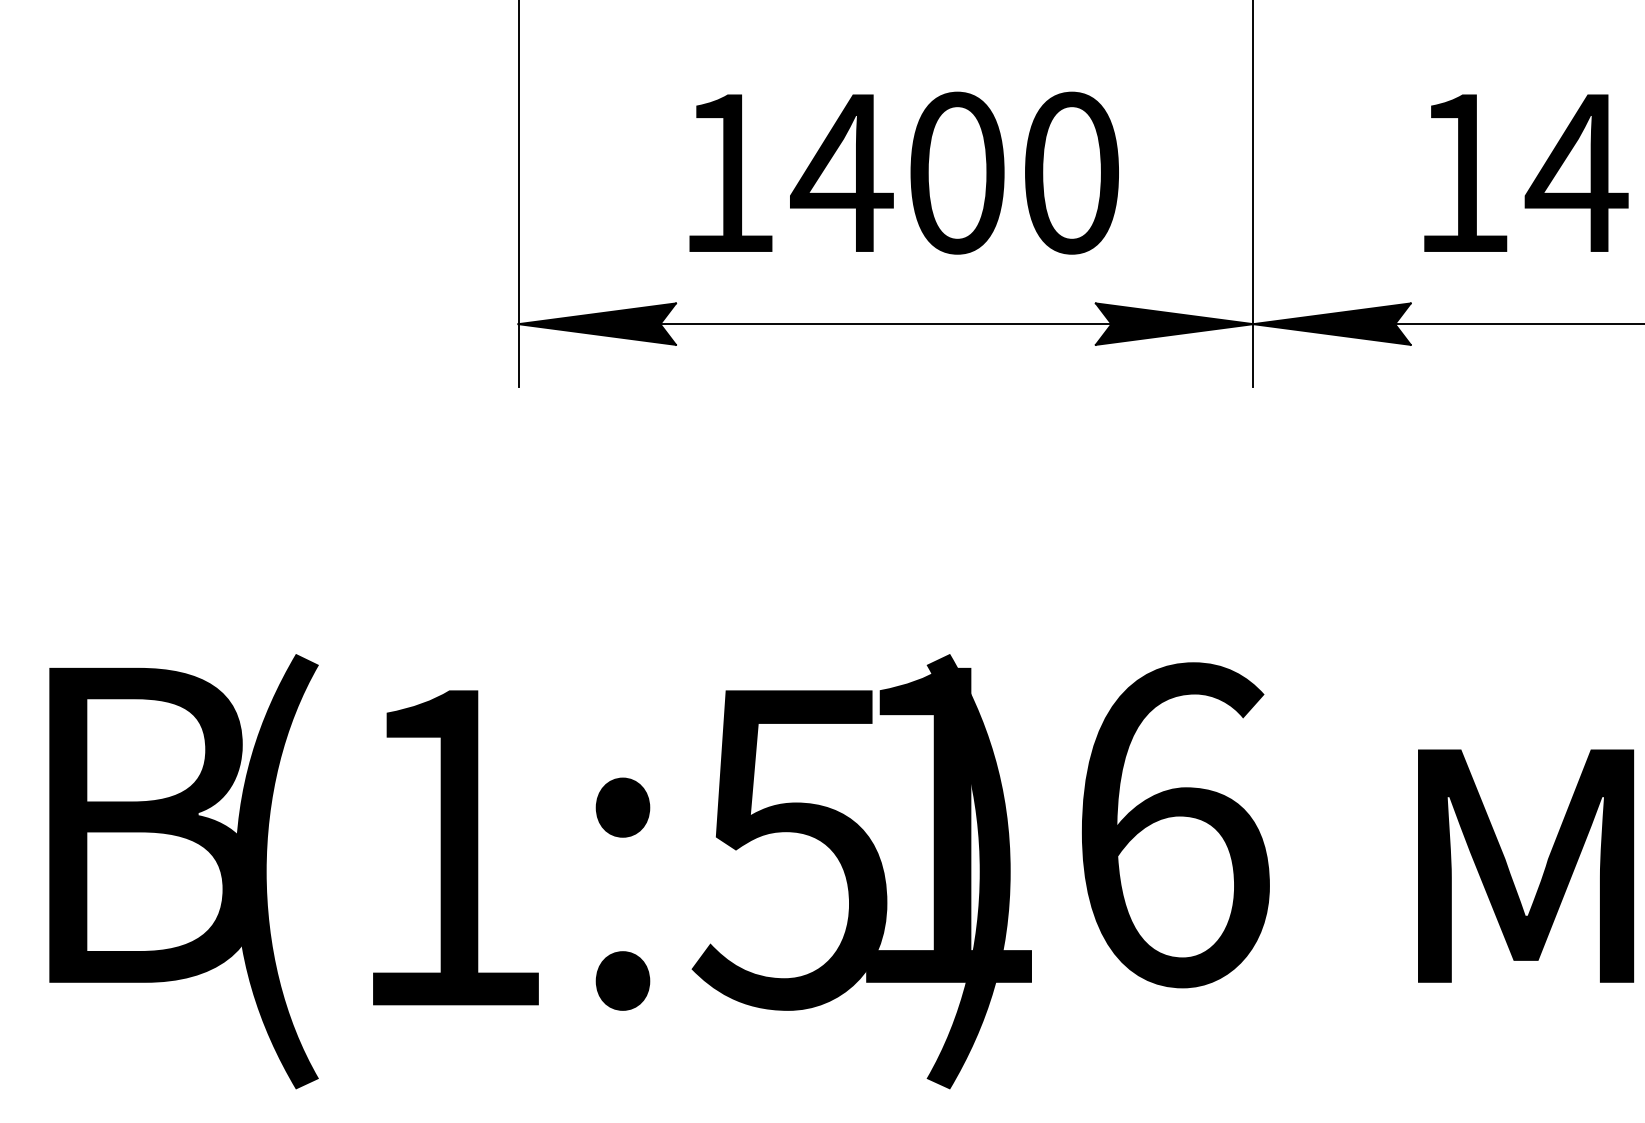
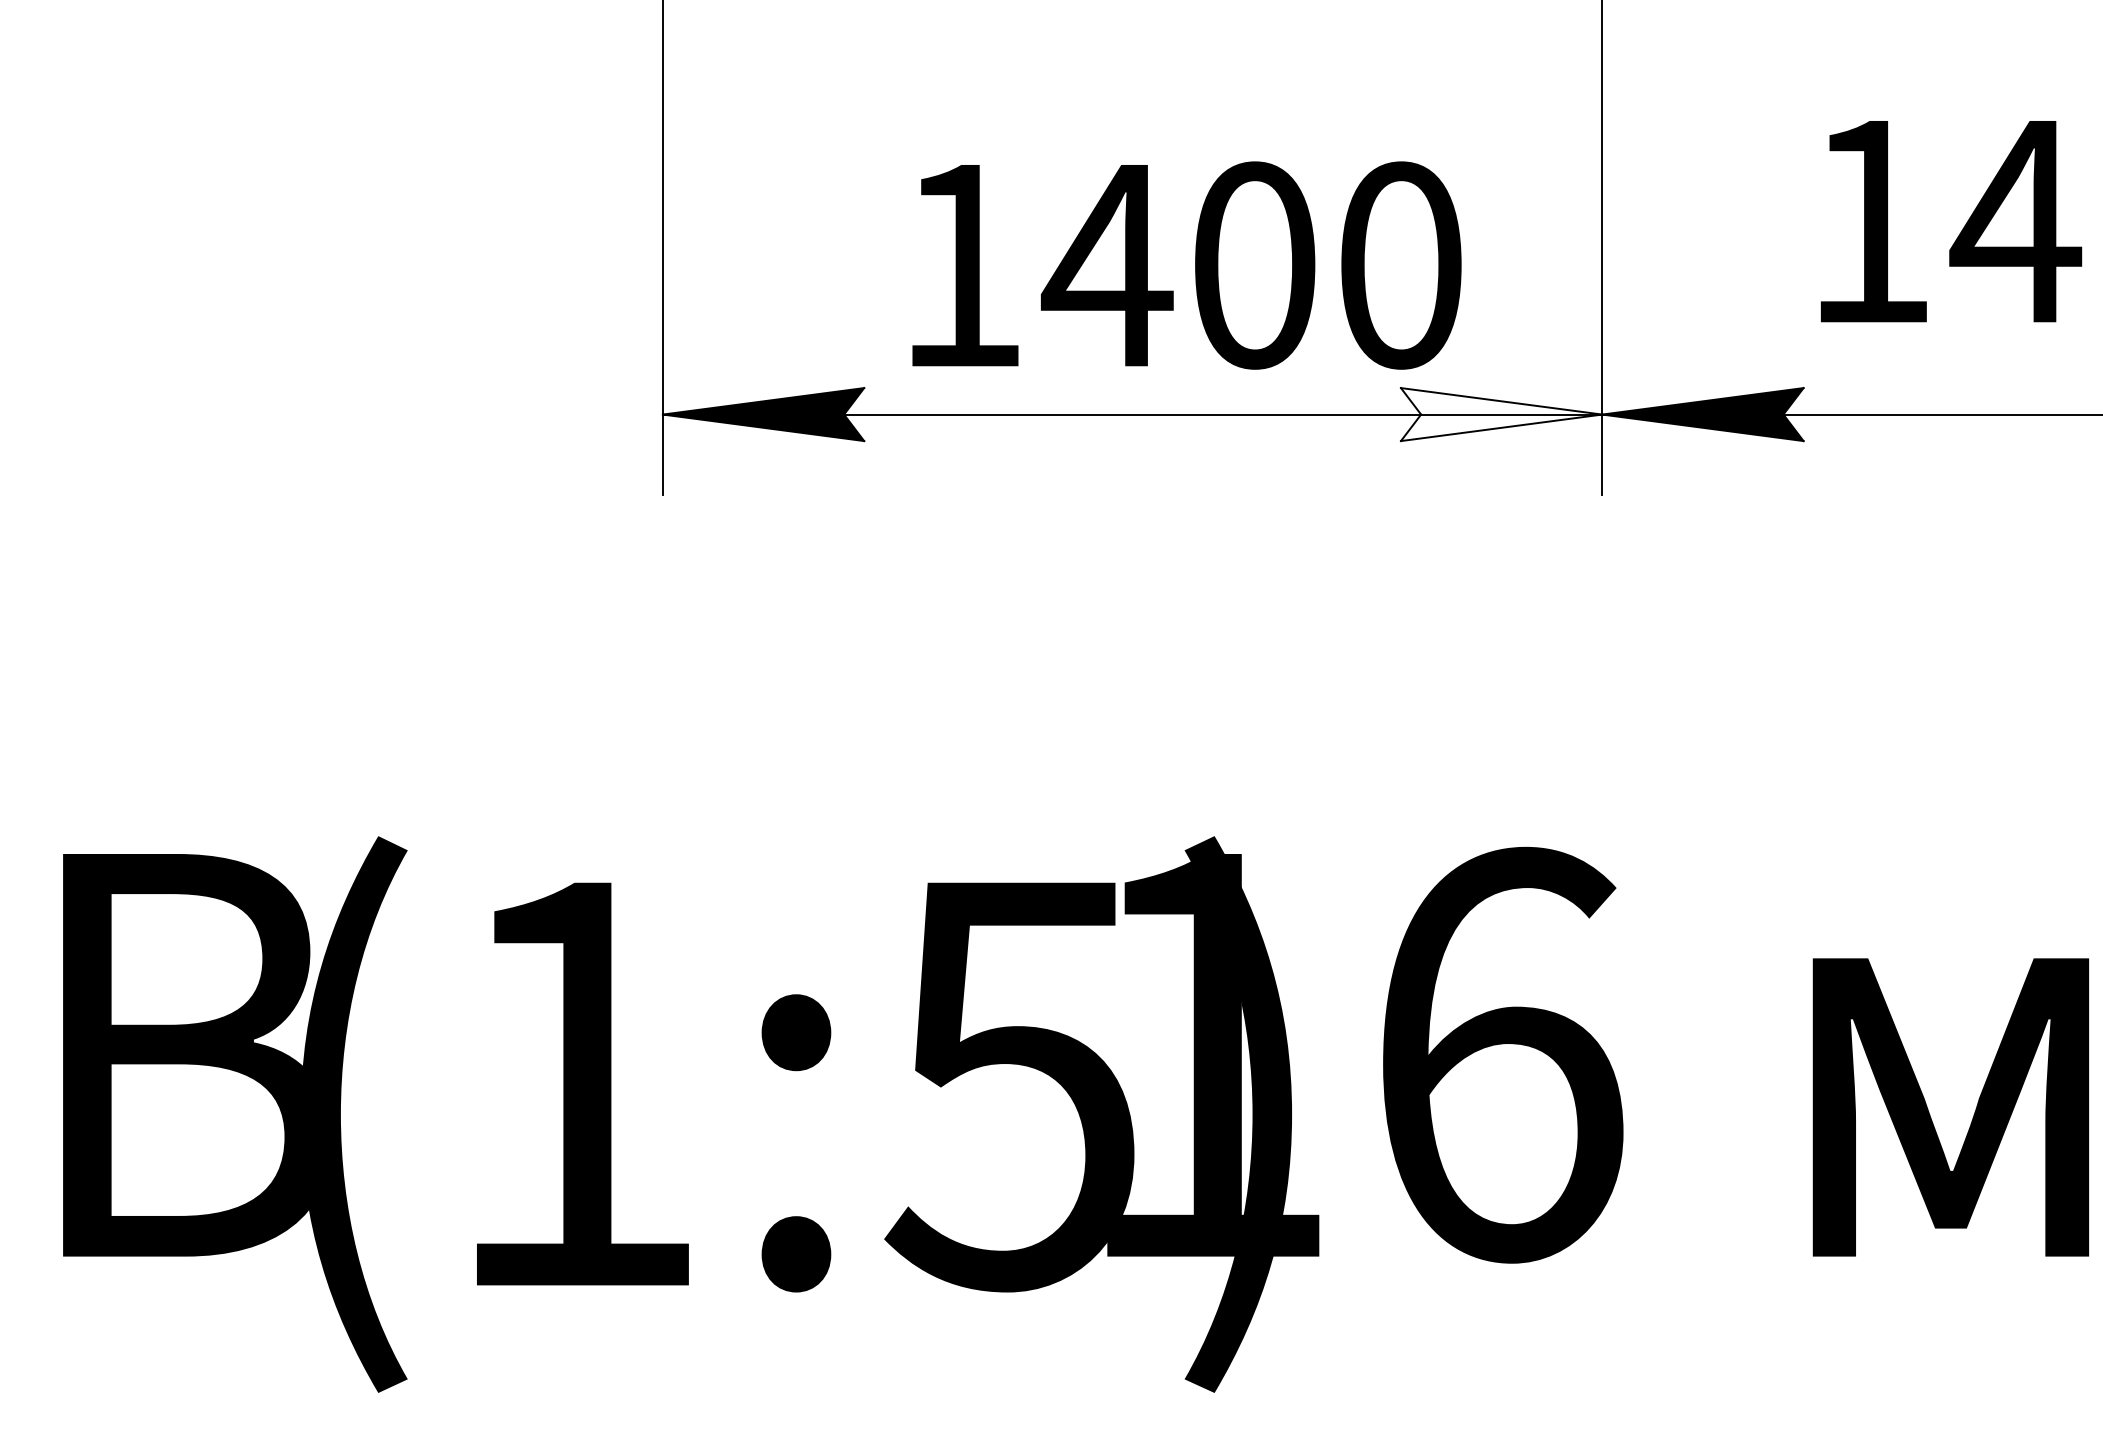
text: (903, 173) -> (1186, 265), moved
fill: (1174, 324) -> (1501, 414), removed

